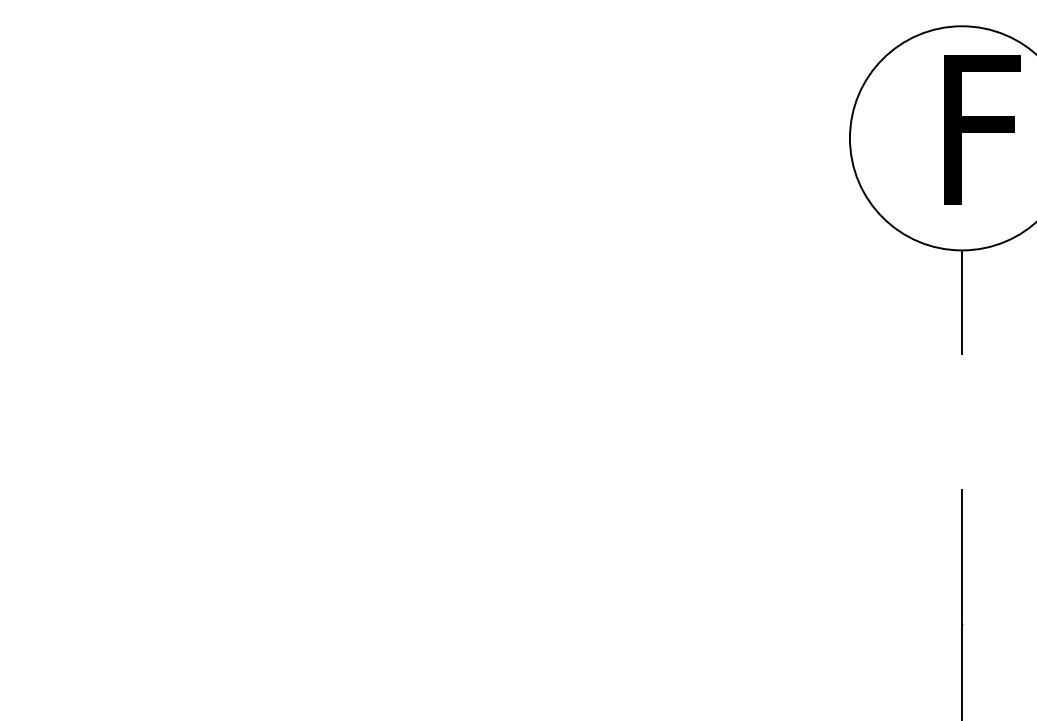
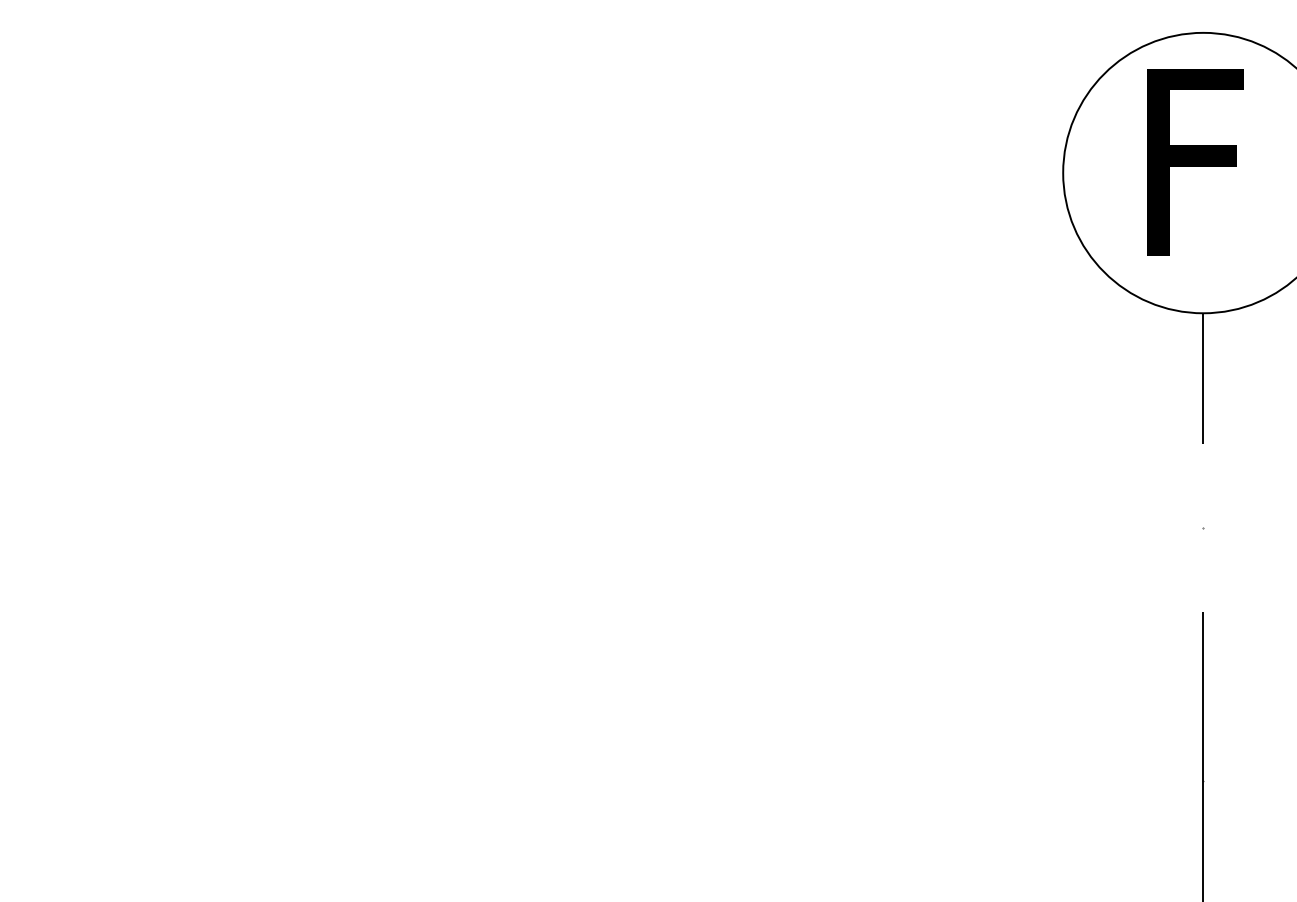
text: (982, 129) -> (1195, 162), moved

